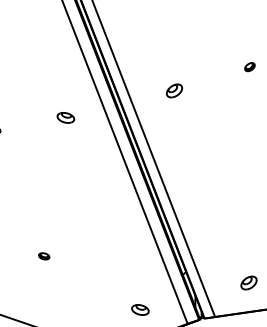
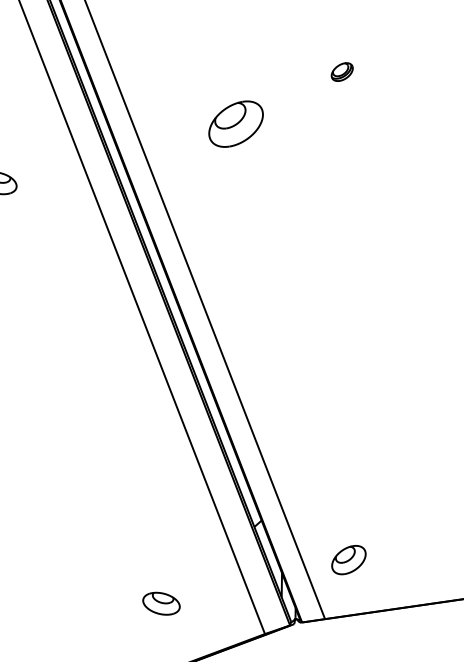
part: (249, 67) -> (341, 72), moved
part: (174, 90) -> (236, 123), size x1.6
part: (248, 282) -> (347, 558), moved

